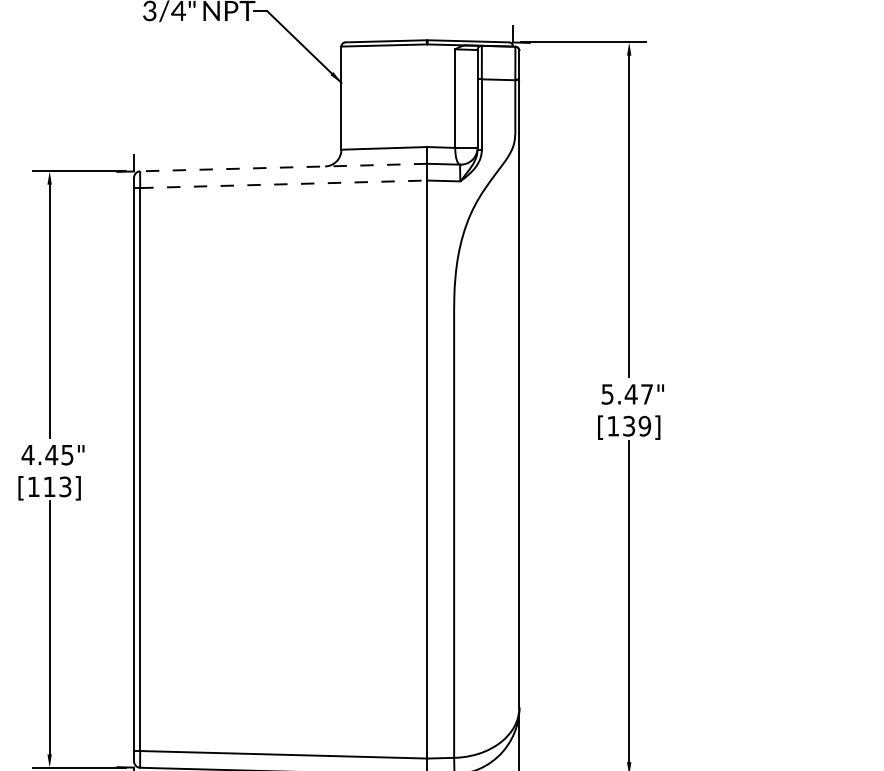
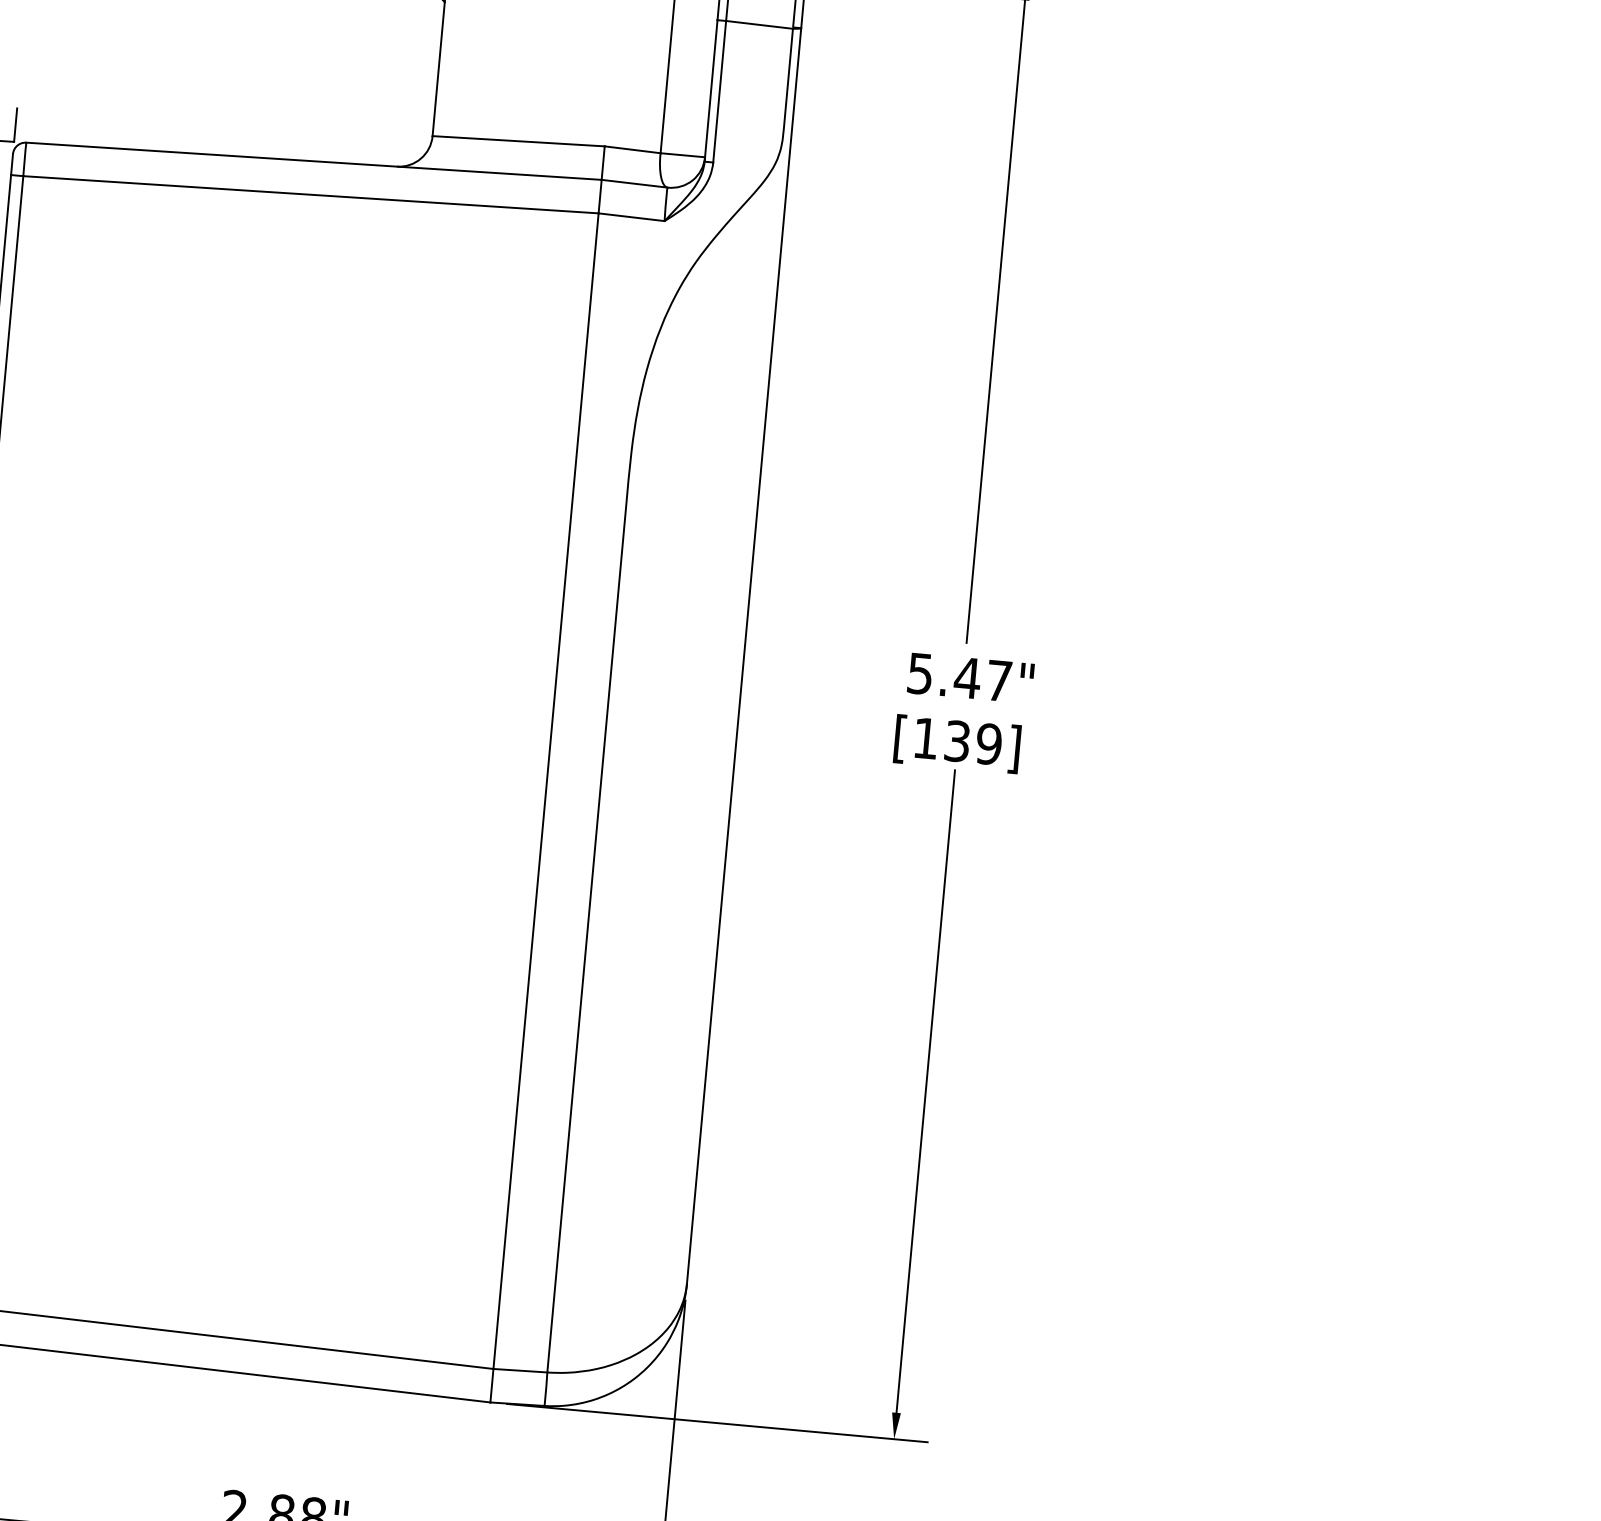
line: (283, 167) -> (313, 161), dashed -> solid
line: (283, 184) -> (310, 195), dashed -> solid

